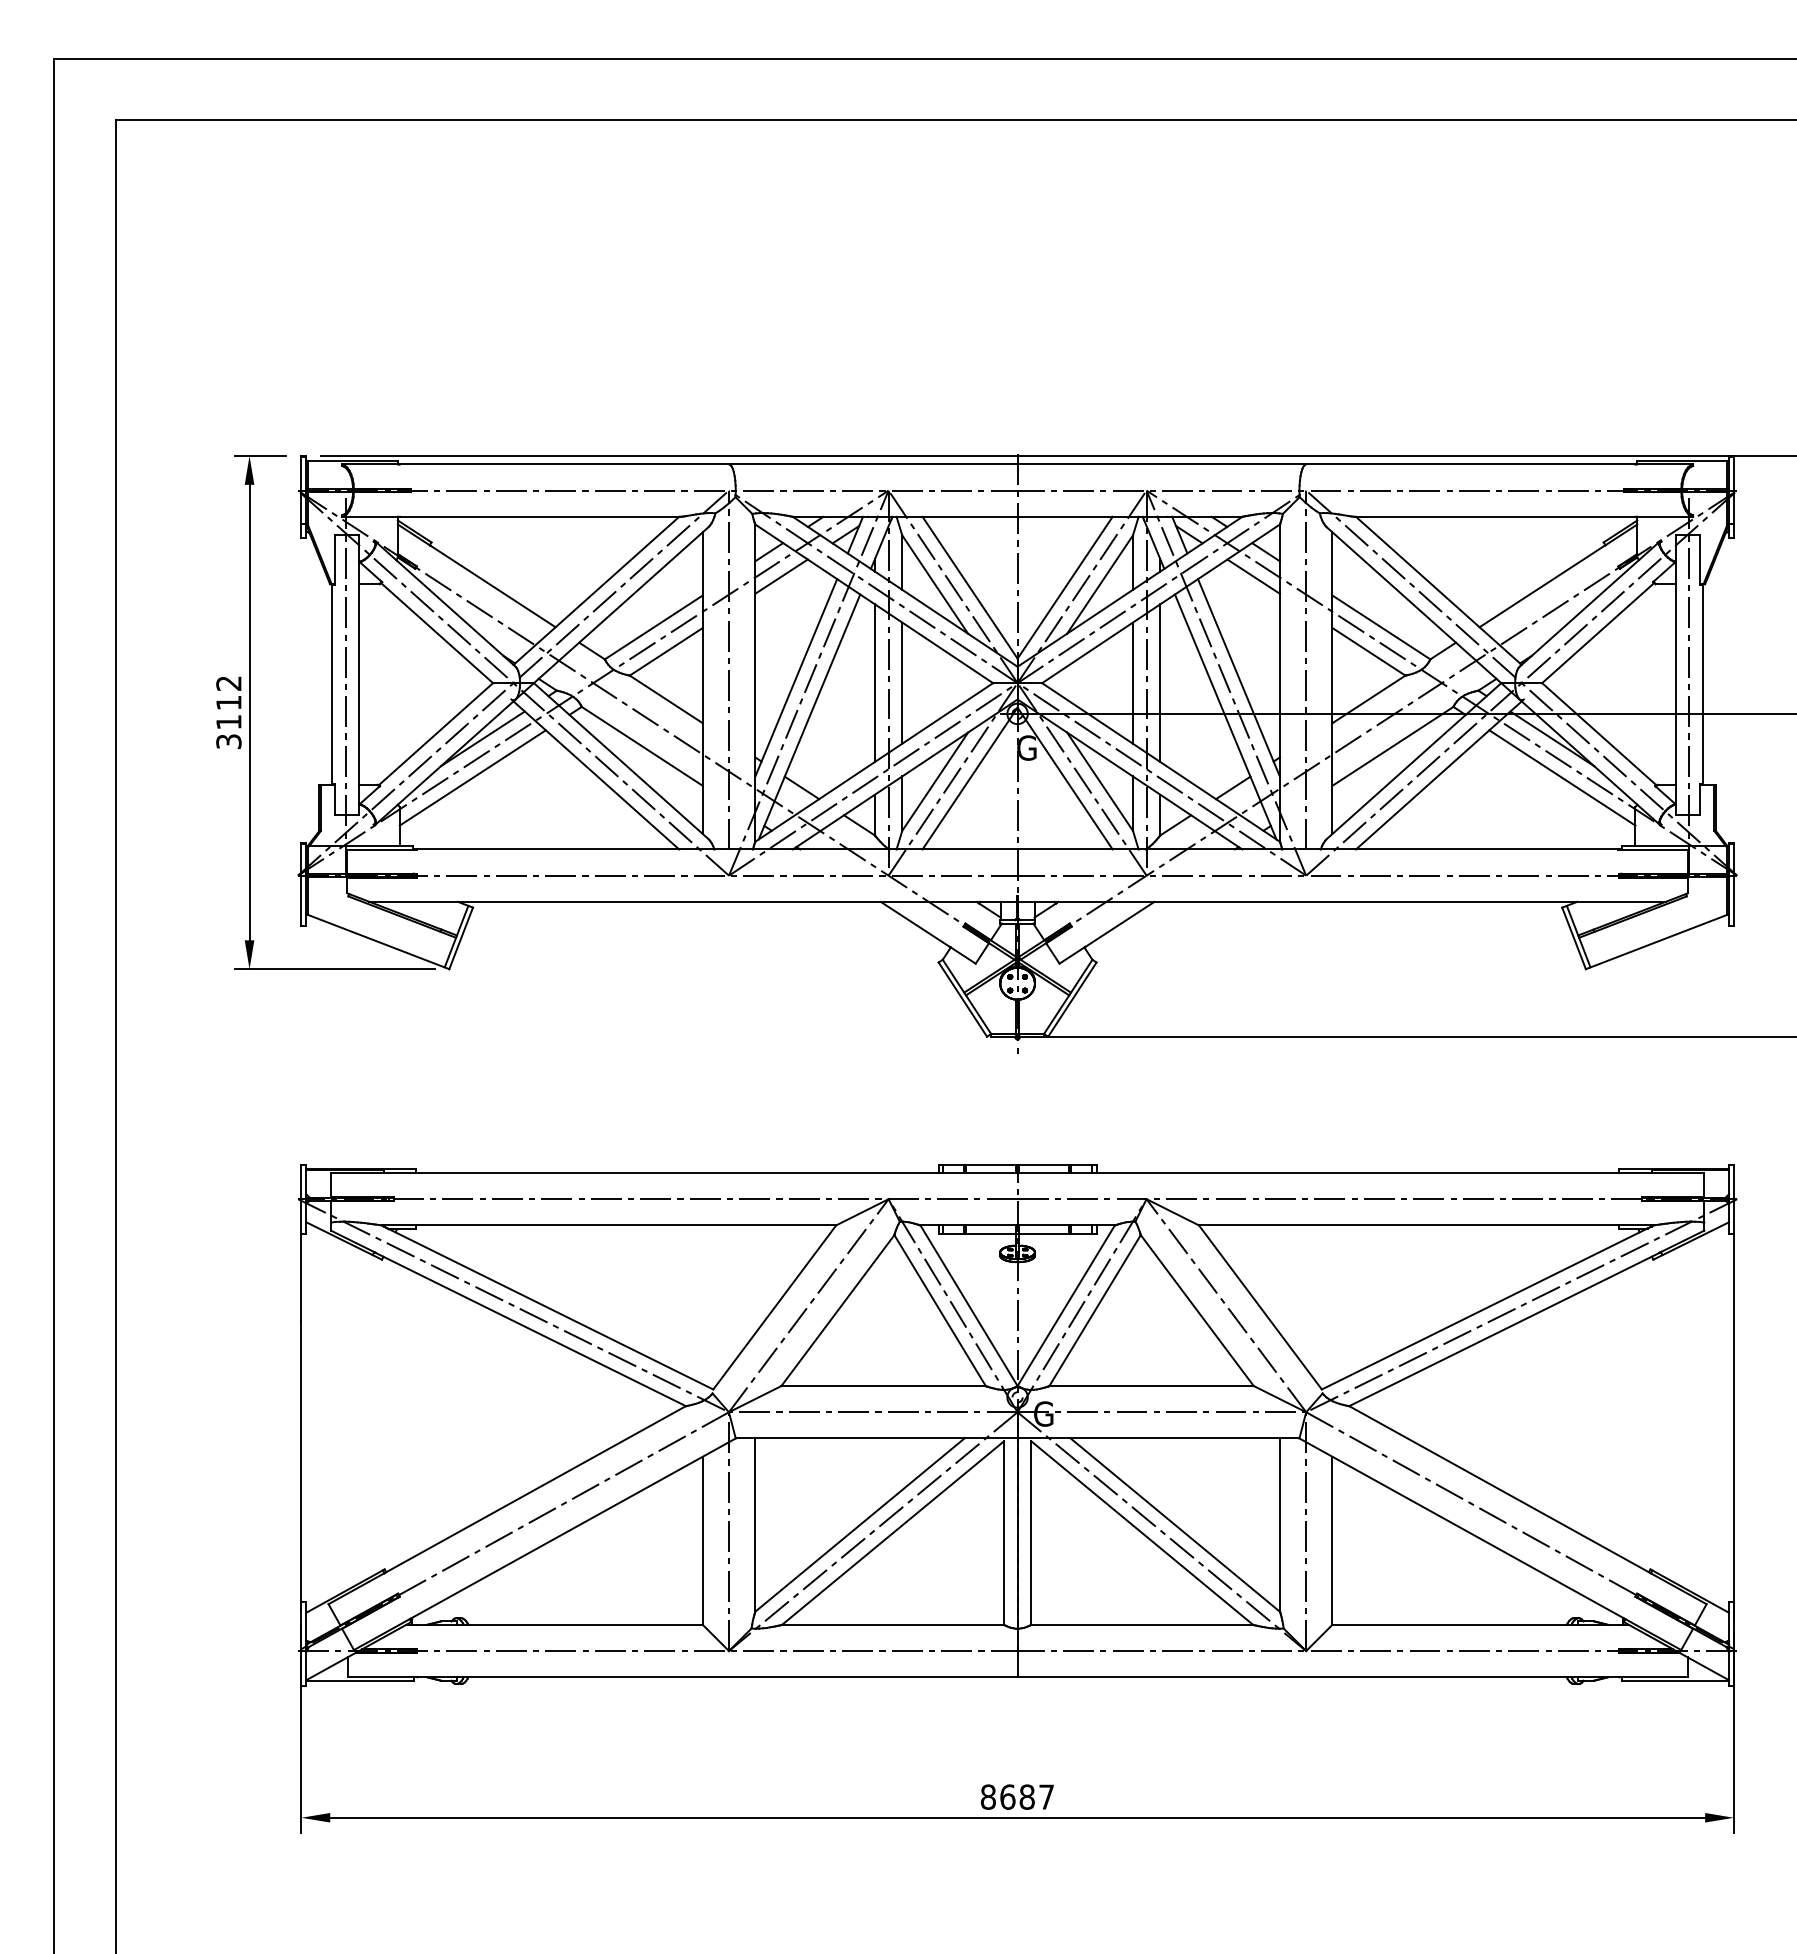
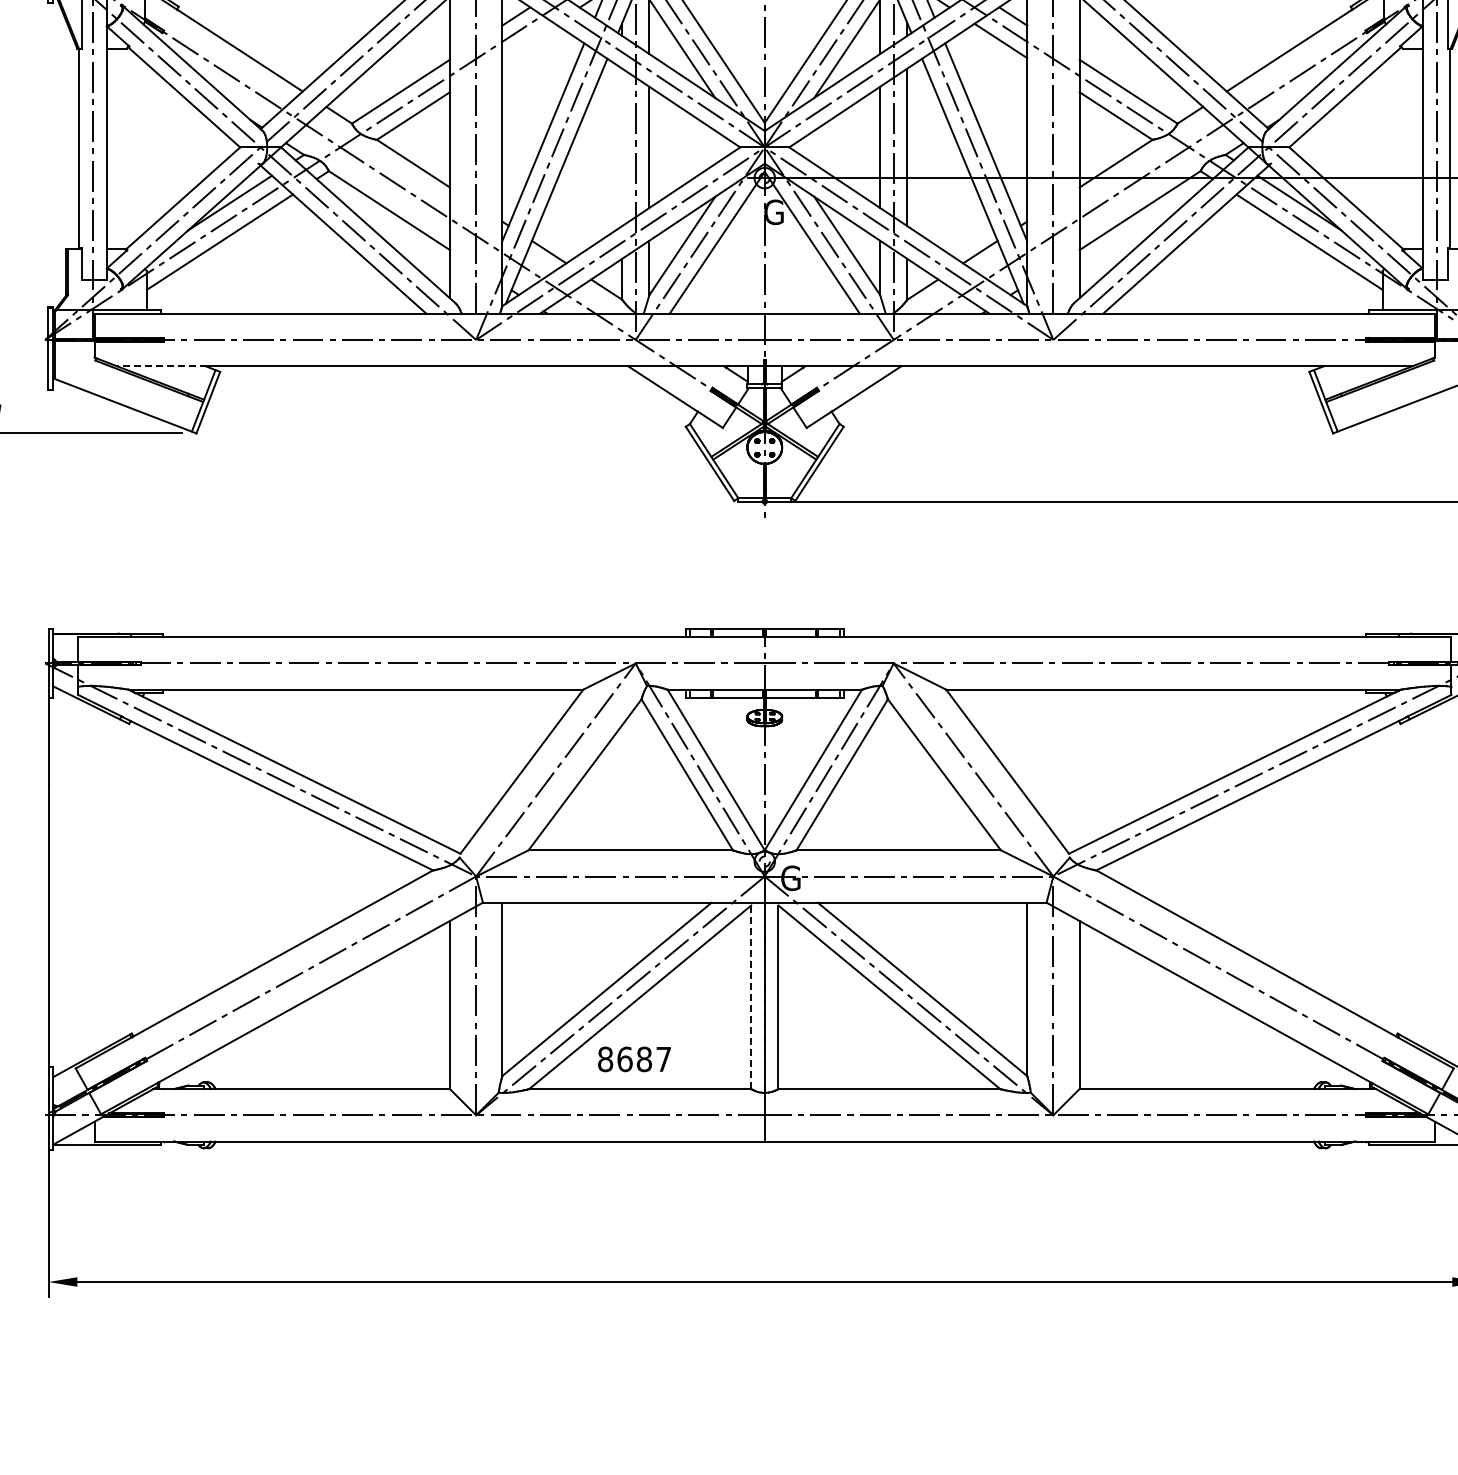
line: (781, 576) -> (528, 40), removed
line: (875, 682) -> (622, 146), removed
line: (414, 901) -> (161, 365), solid -> dashed
line: (1004, 1533) -> (751, 997), solid -> dashed
text: (1016, 1796) -> (633, 1058), moved

